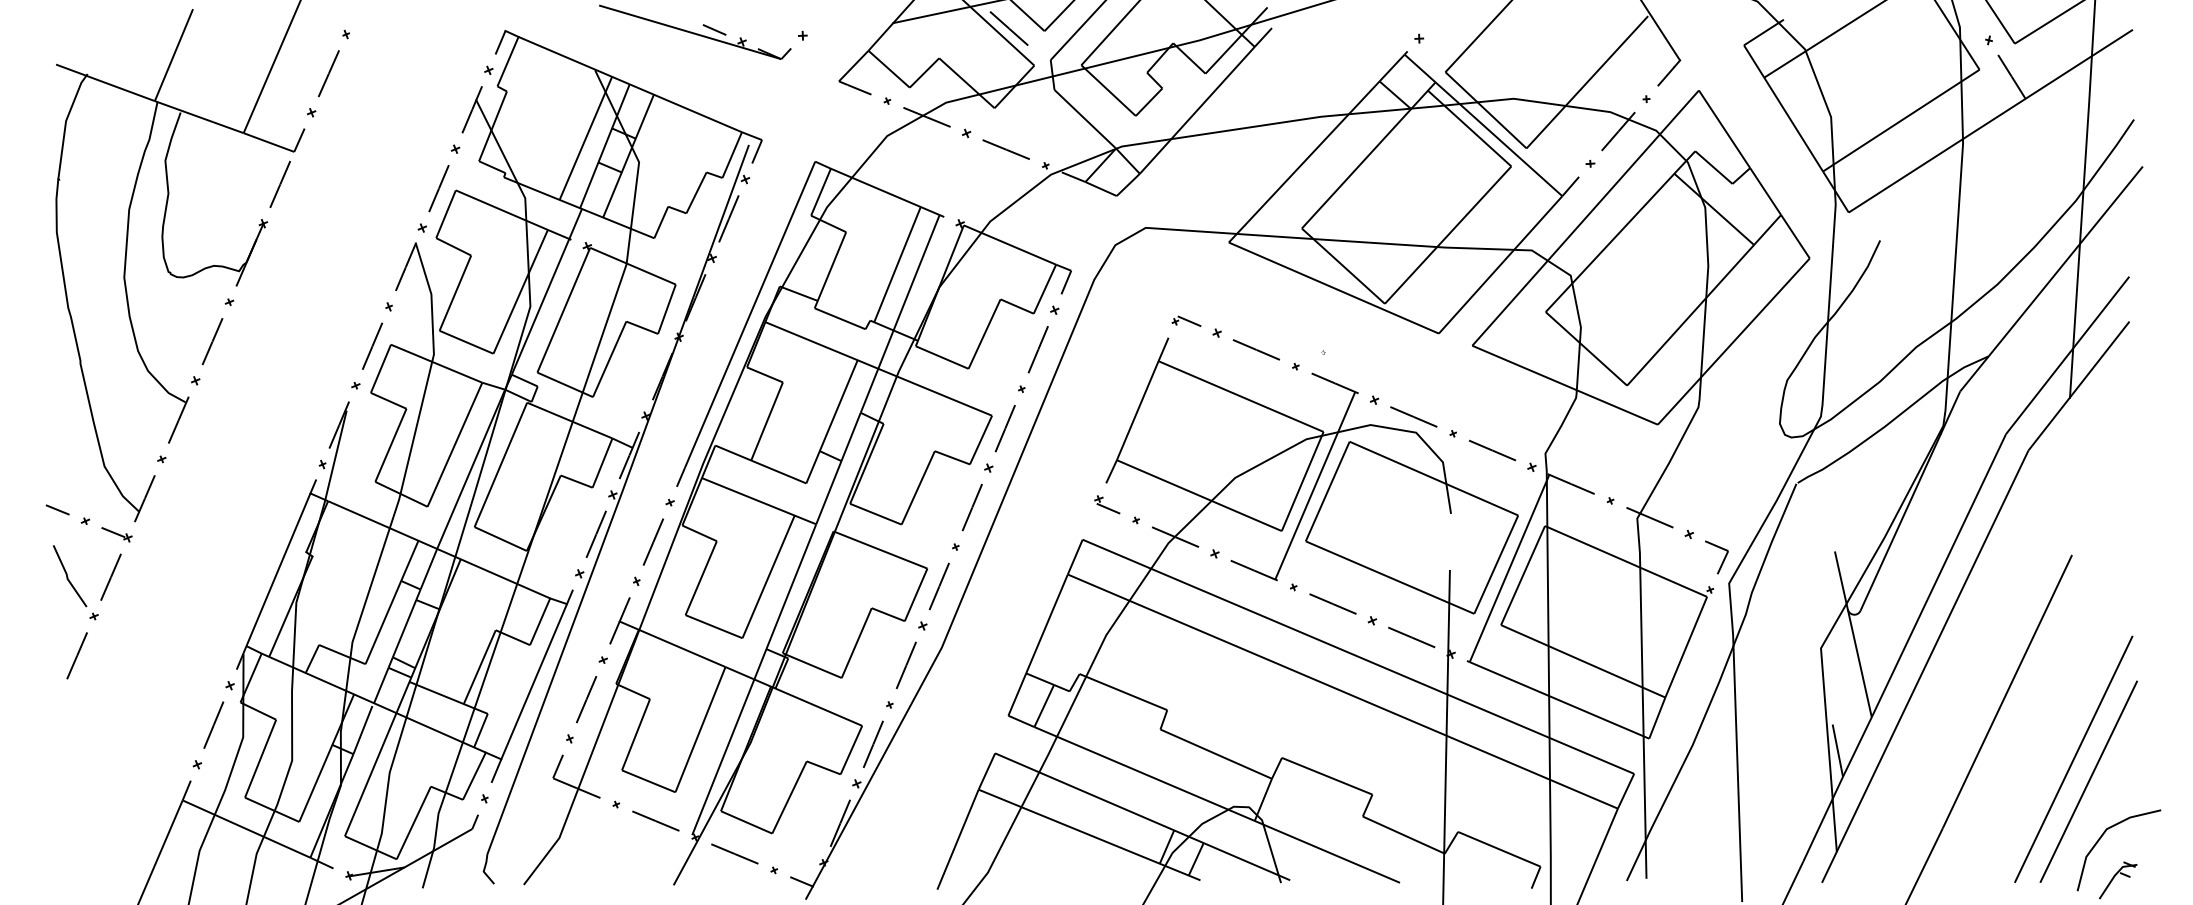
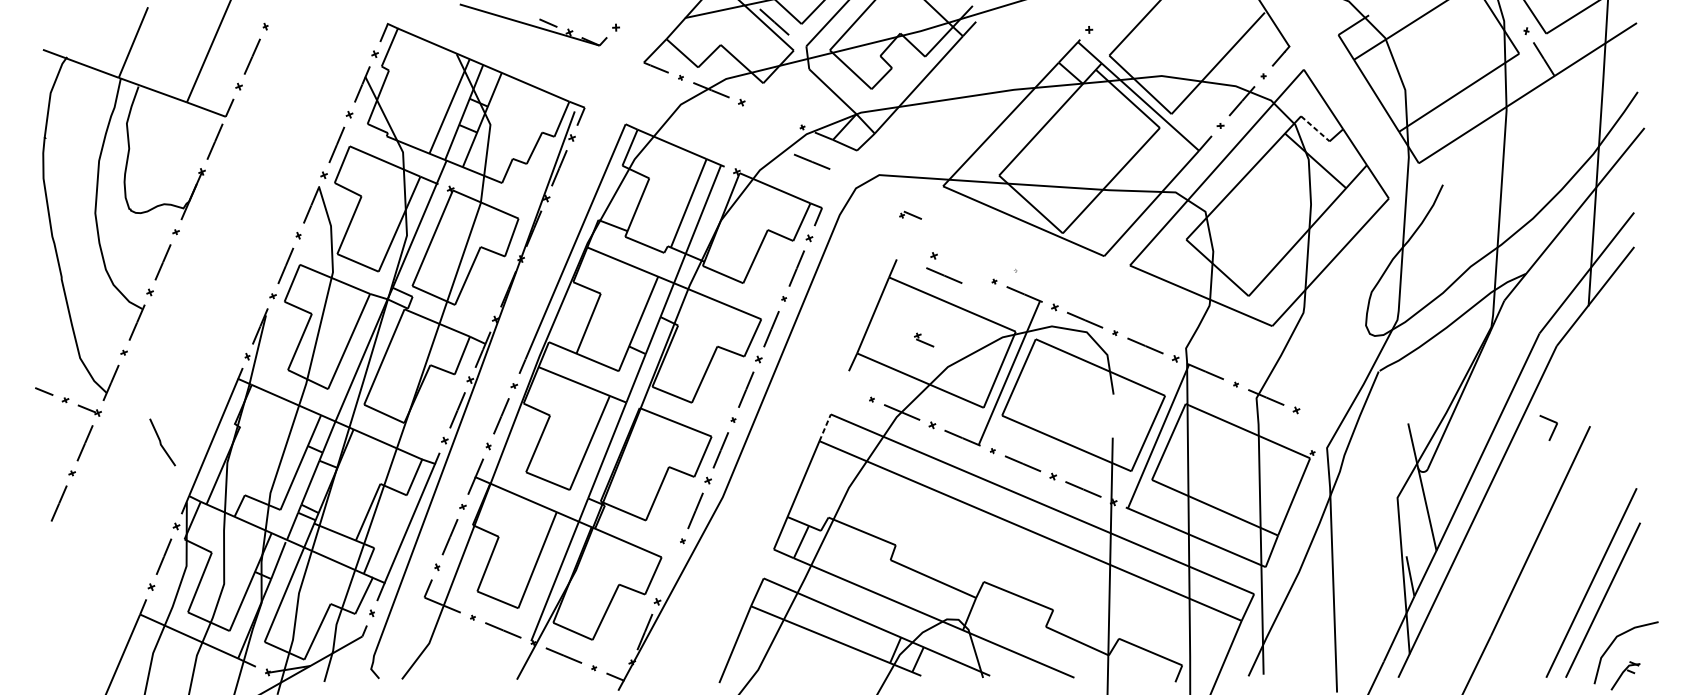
line: (1005, 149) -> (811, 161), moved
line: (1713, 167) -> (1315, 128), solid -> dashed
part: (1186, 320) -> (910, 214), moved
line: (1256, 349) -> (944, 275), moved
part: (1107, 504) -> (924, 339), moved
line: (1075, 556) -> (825, 427), solid -> dashed
part: (1722, 560) -> (1552, 430), moved
line: (68, 576) -> (161, 442), moved
line: (872, 743) -> (669, 570), removed

